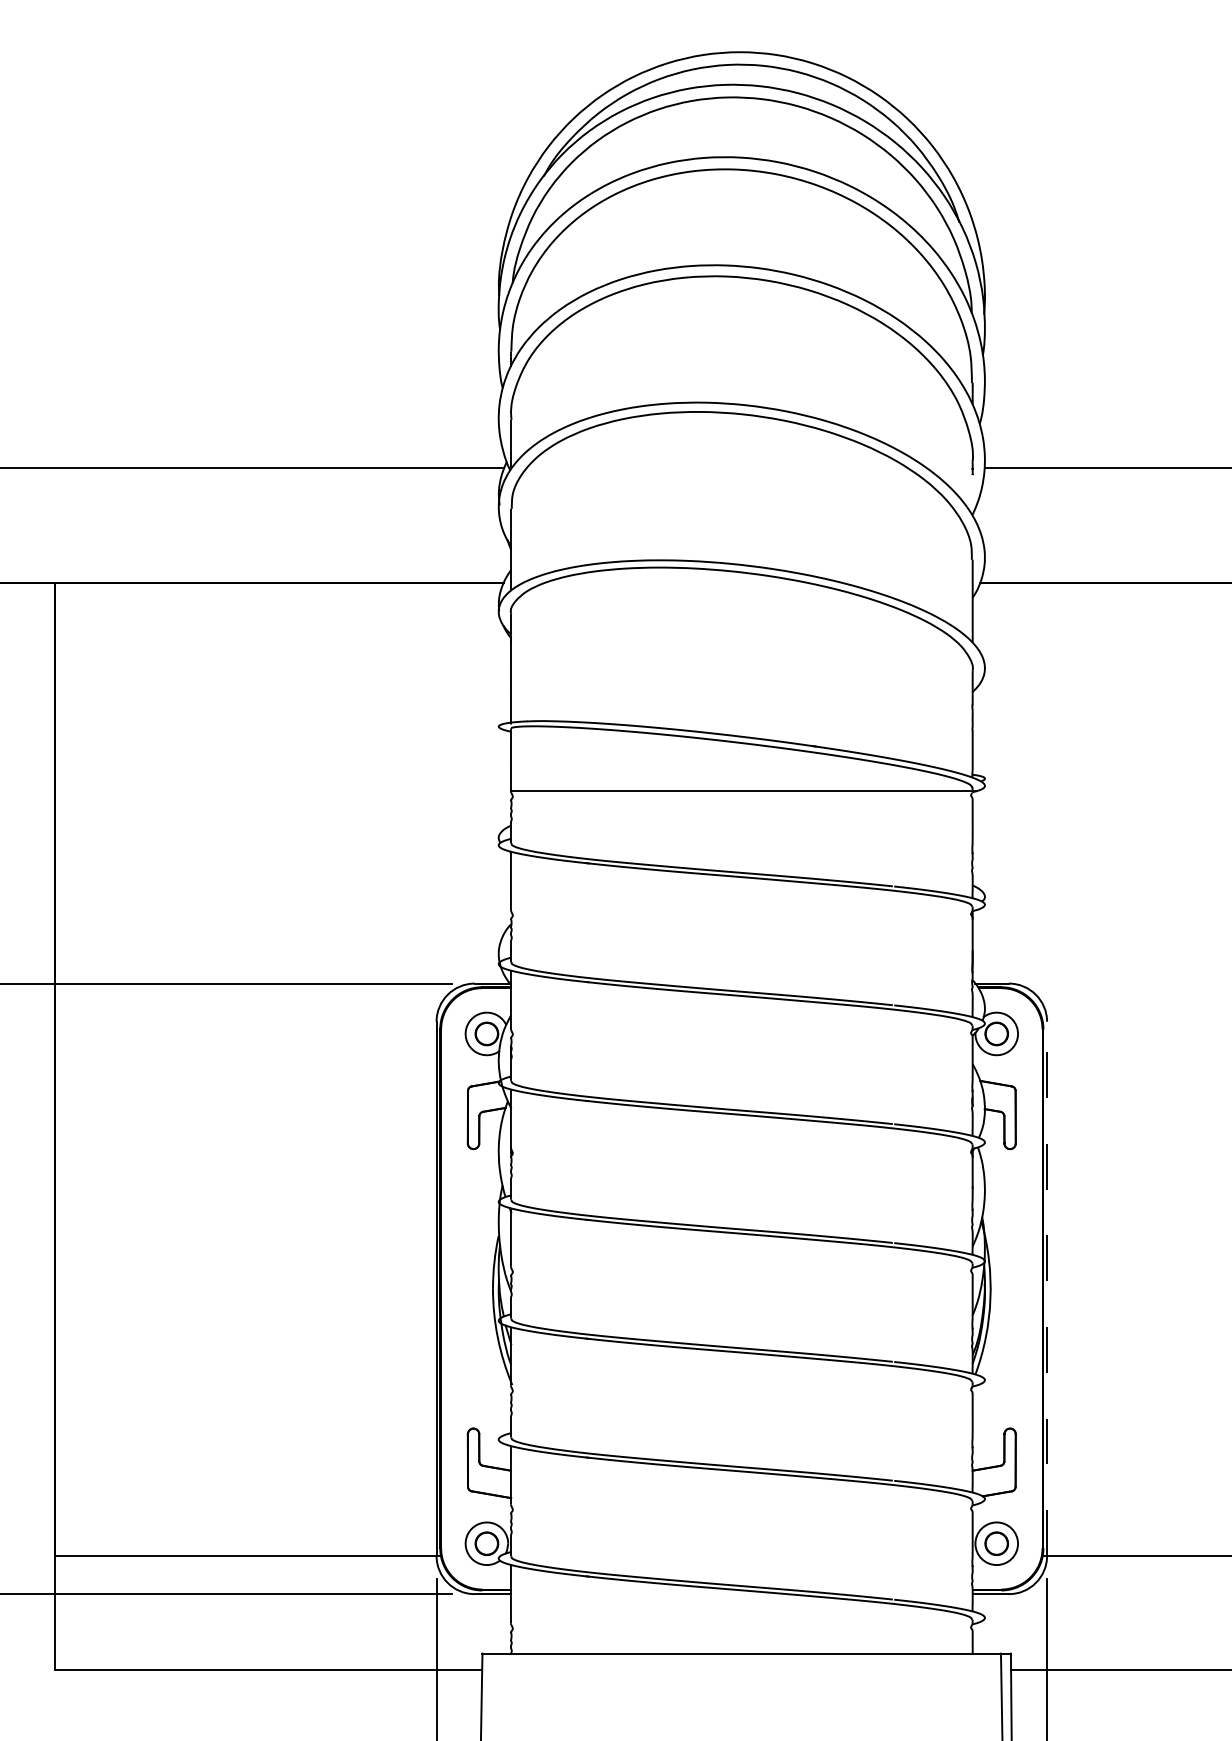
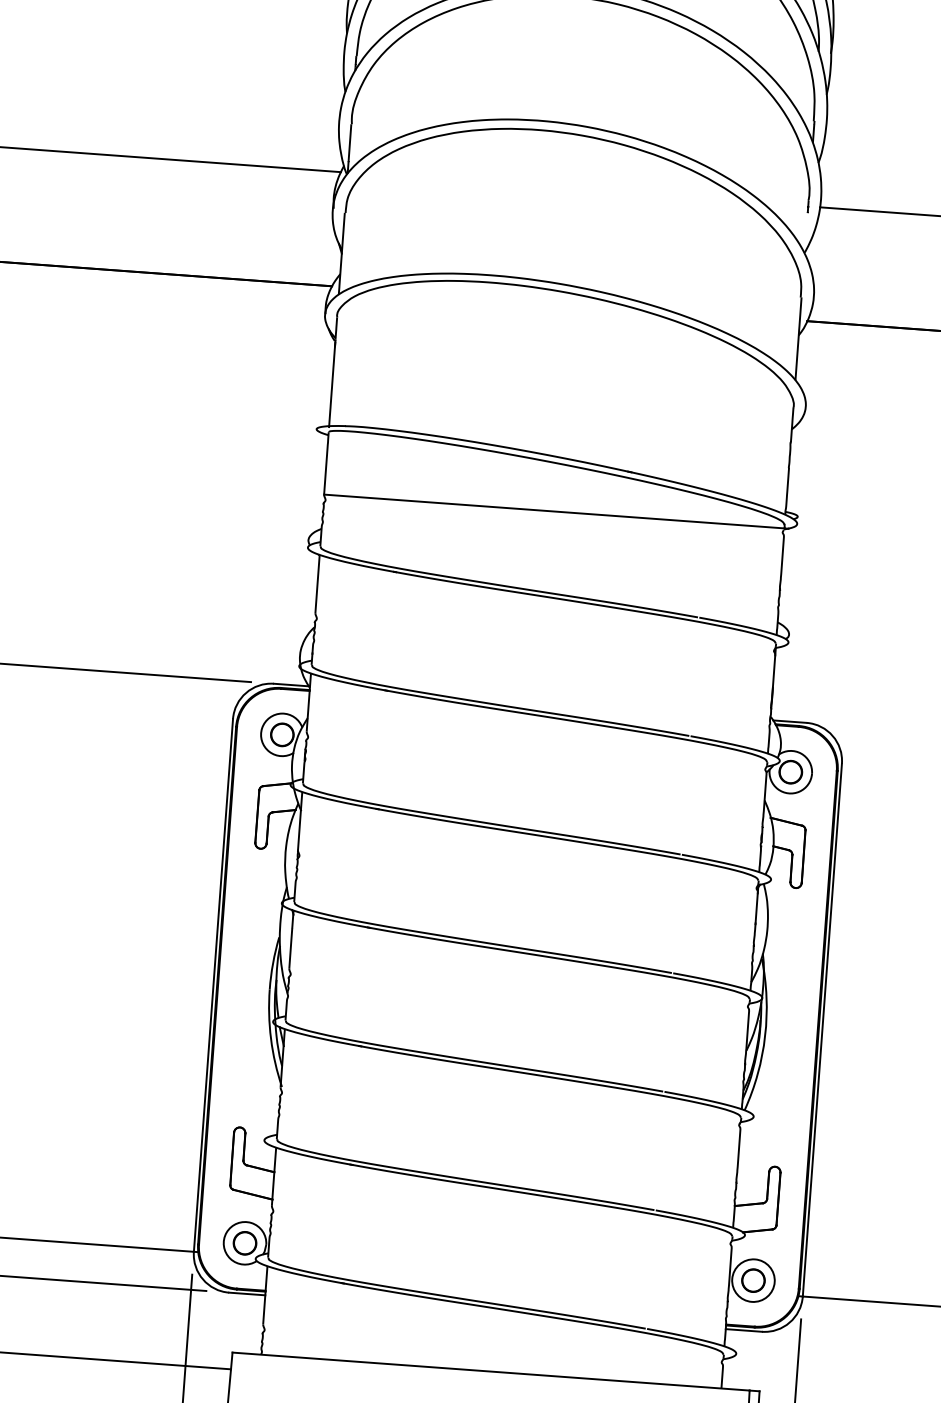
line: (1047, 1288) -> (822, 1029), dashed -> solid

